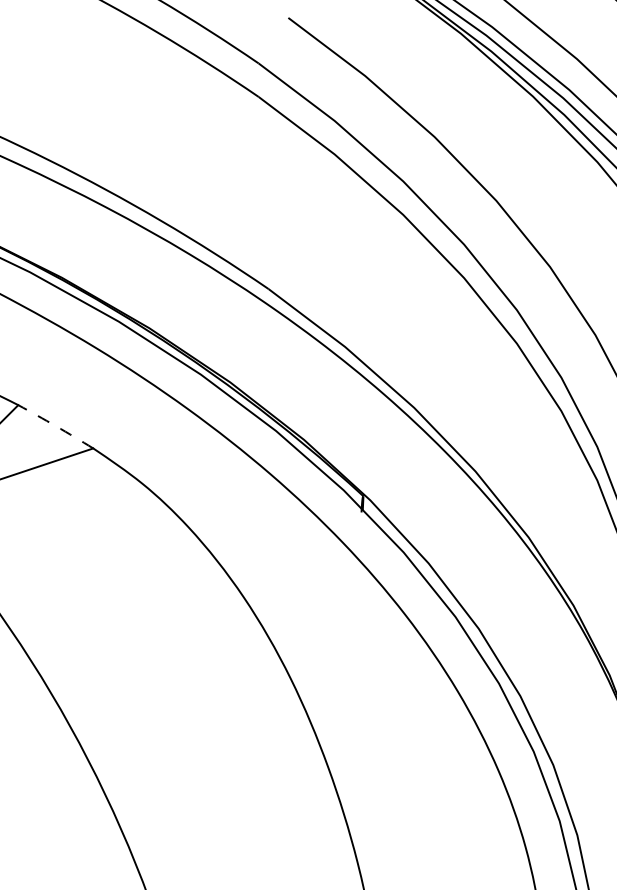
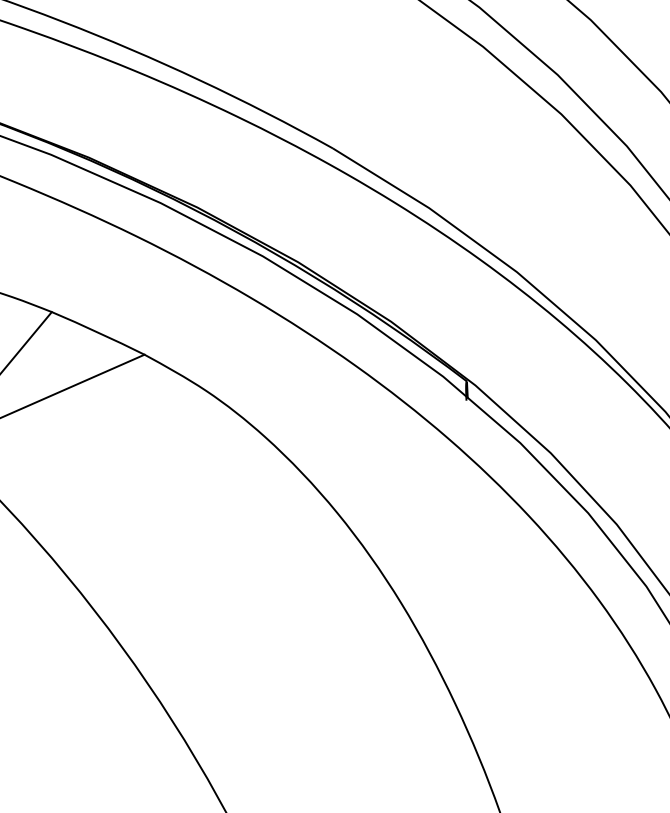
arc: (56, 426) -> (98, 332), dashed -> solid

